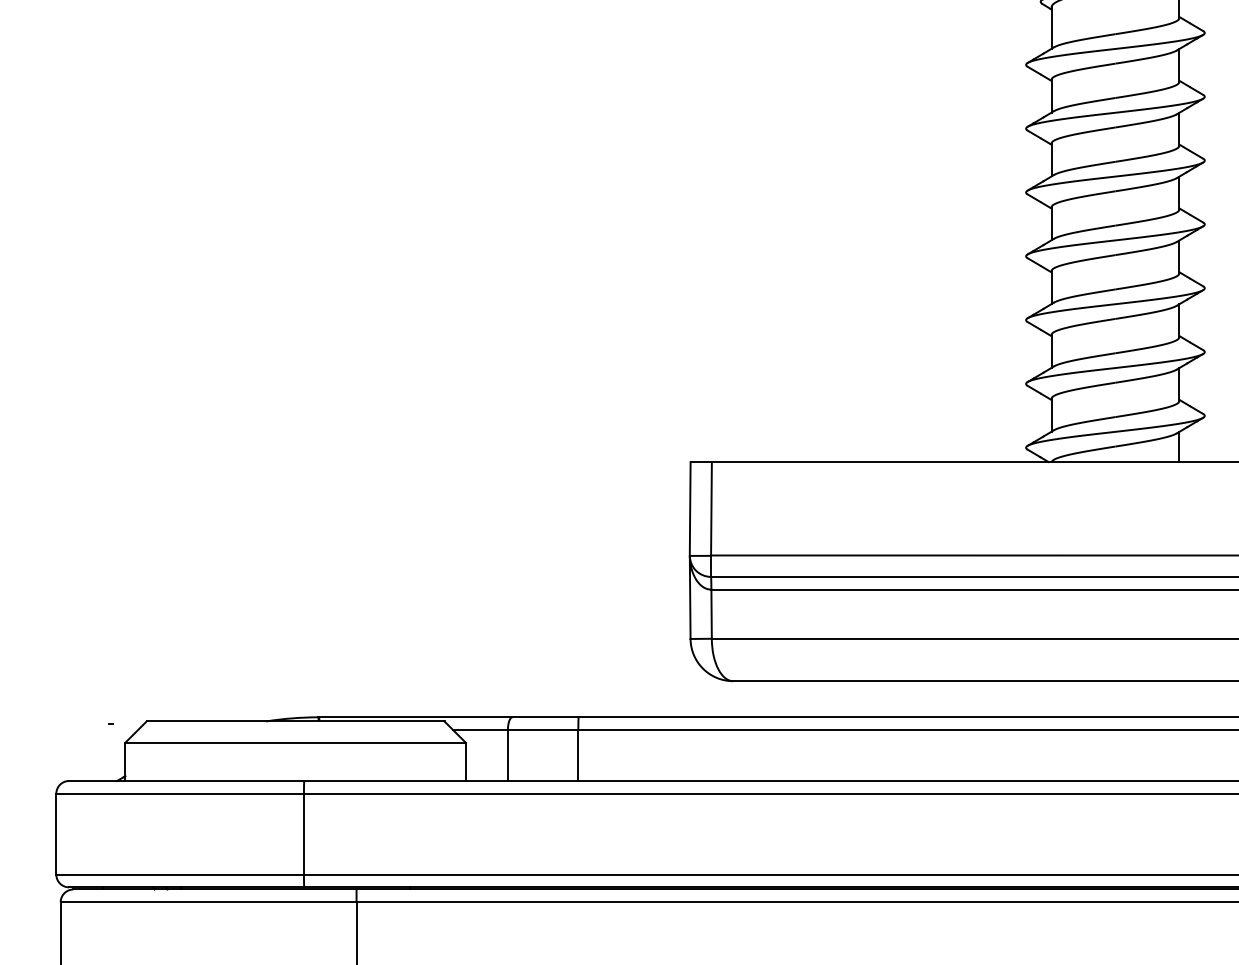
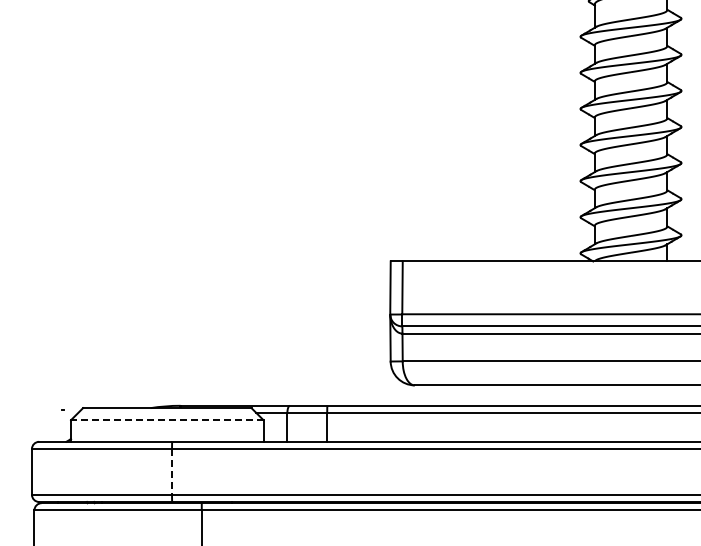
line: (294, 743) -> (166, 420), solid -> dashed
line: (304, 833) -> (172, 471), solid -> dashed

